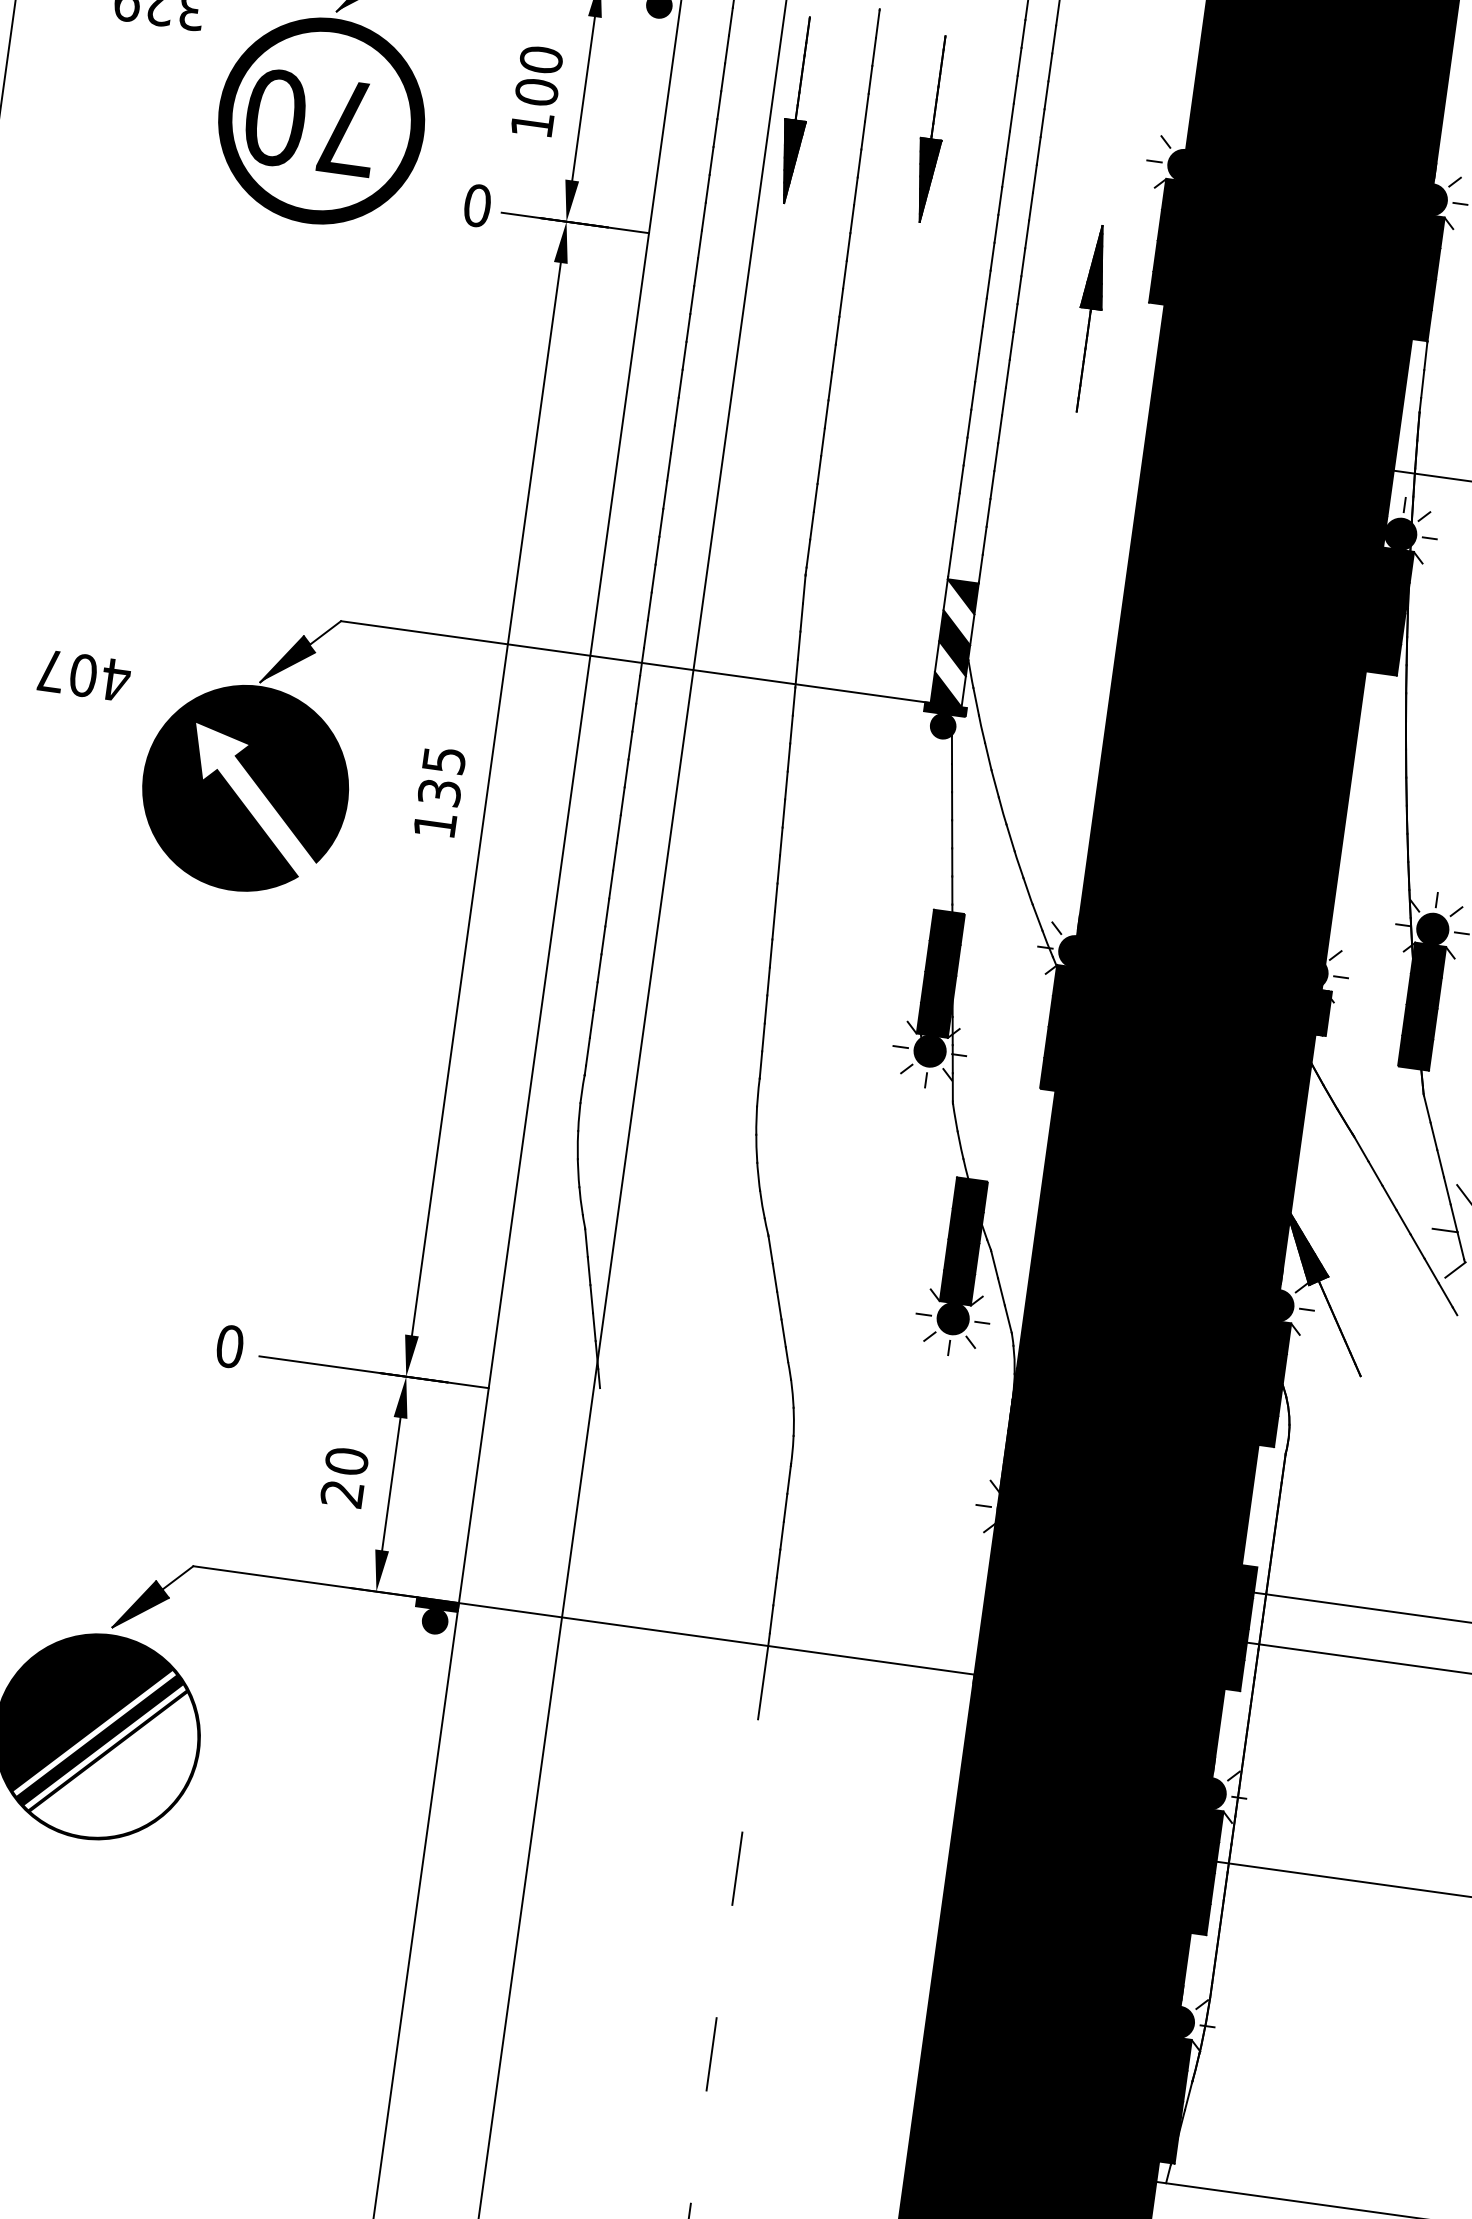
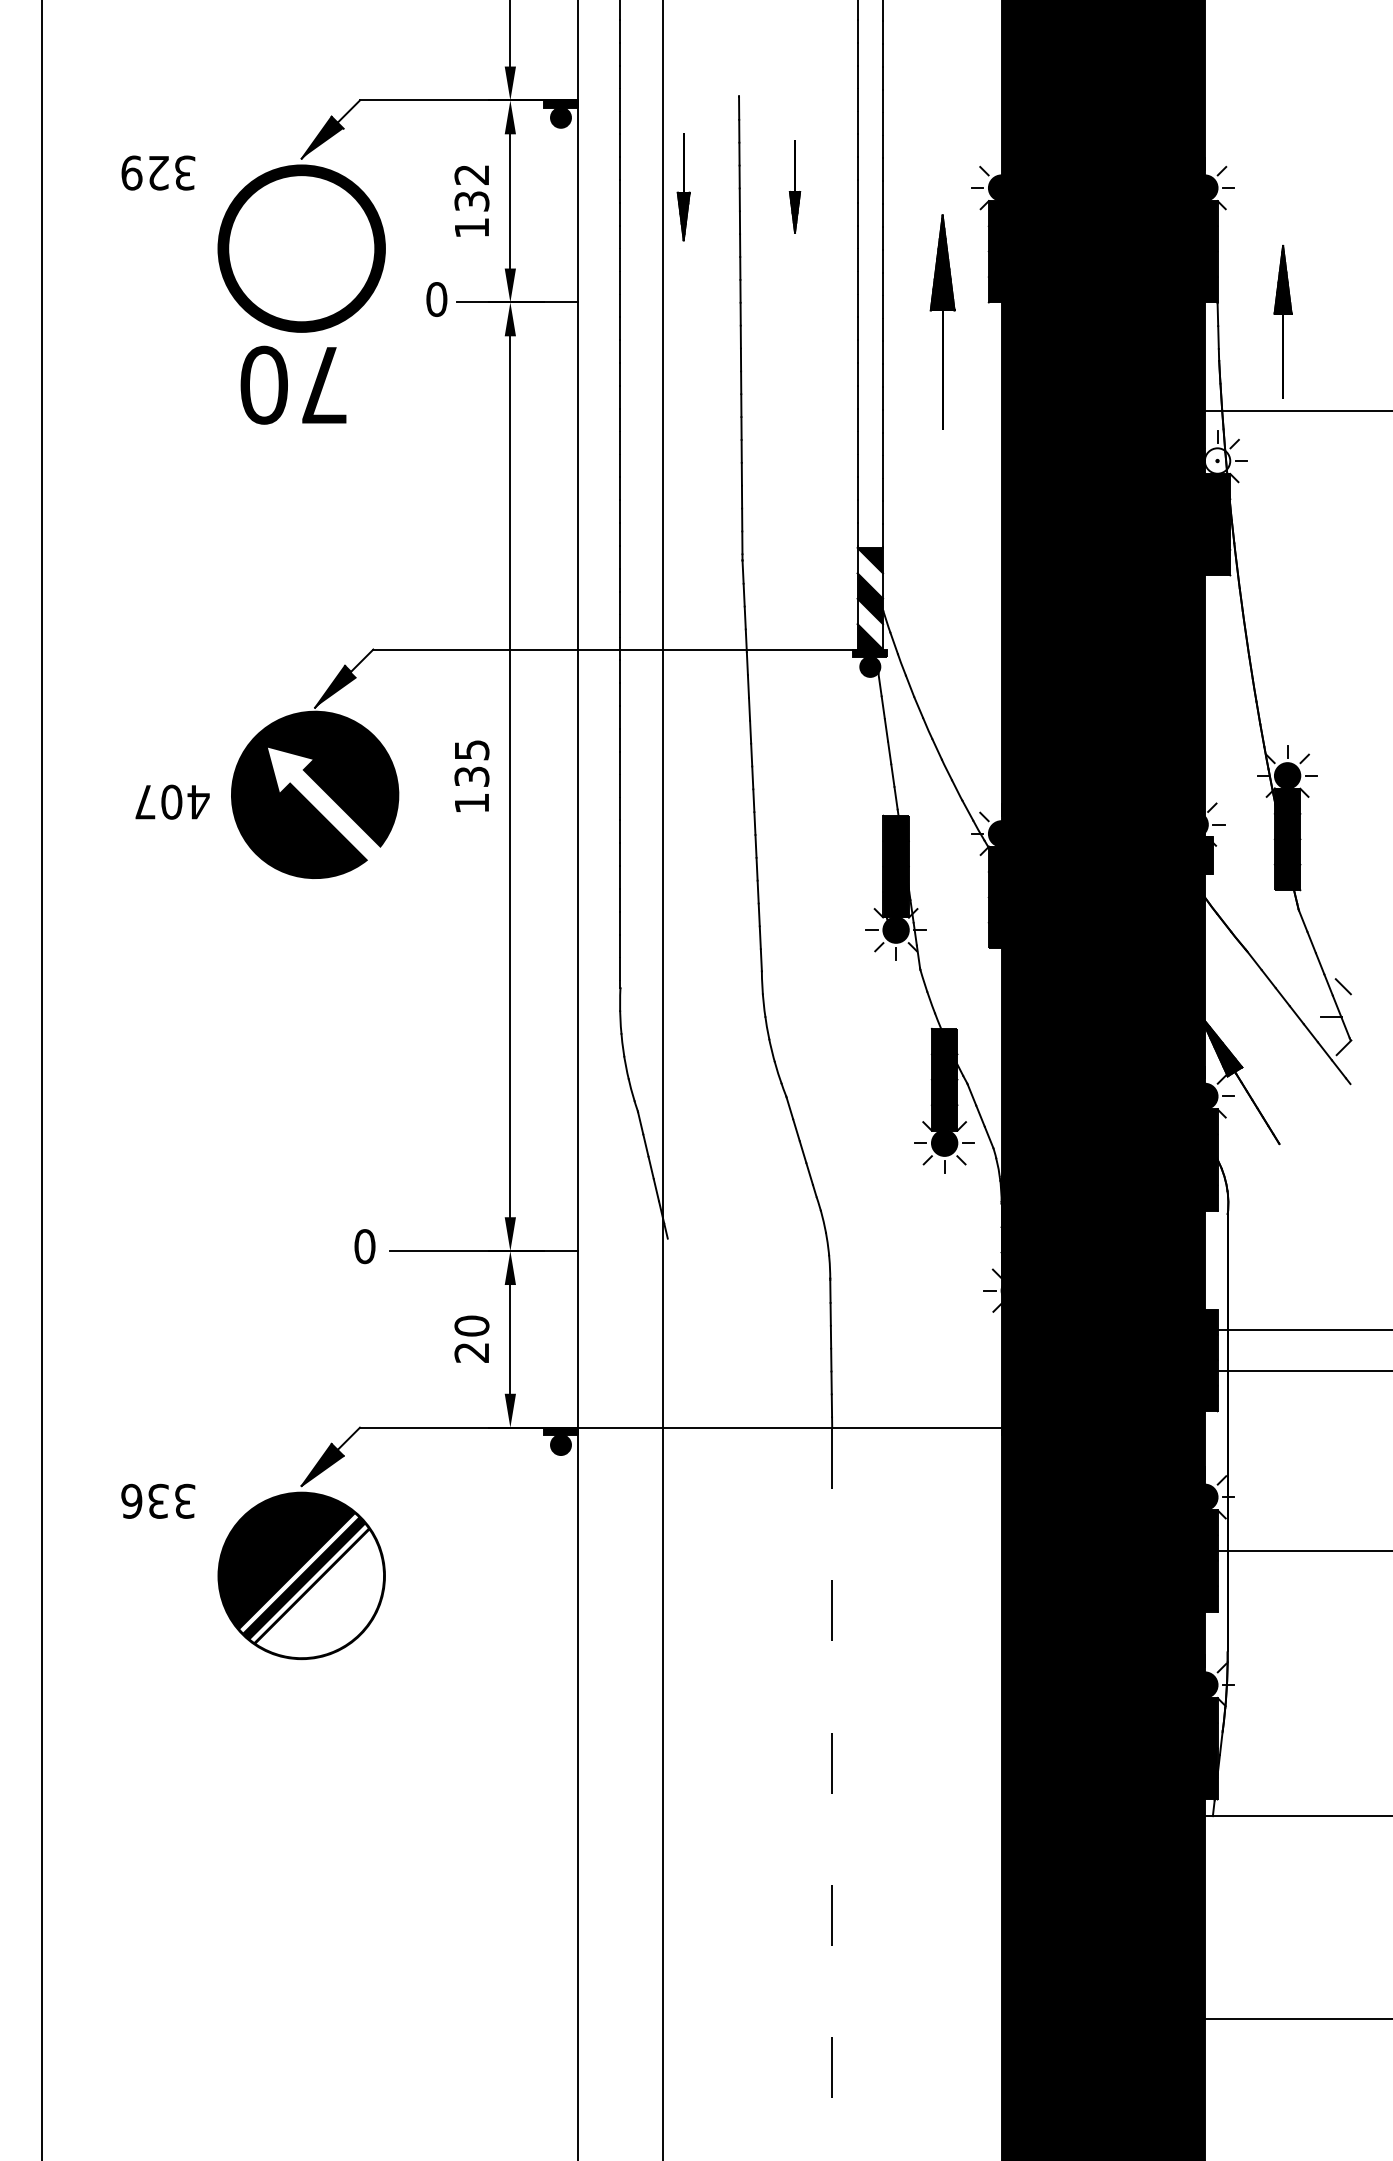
text: (538, 75) -> (471, 187), 100 -> 132
part: (796, 109) -> (683, 186), size x0.7
text: (311, 121) -> (293, 384), moved
part: (932, 128) -> (794, 186), size x0.6
part: (1089, 317) -> (942, 321), size x1.4
fill: (1400, 533) -> (1217, 460), removed
text: (84, 674) -> (172, 801), moved

